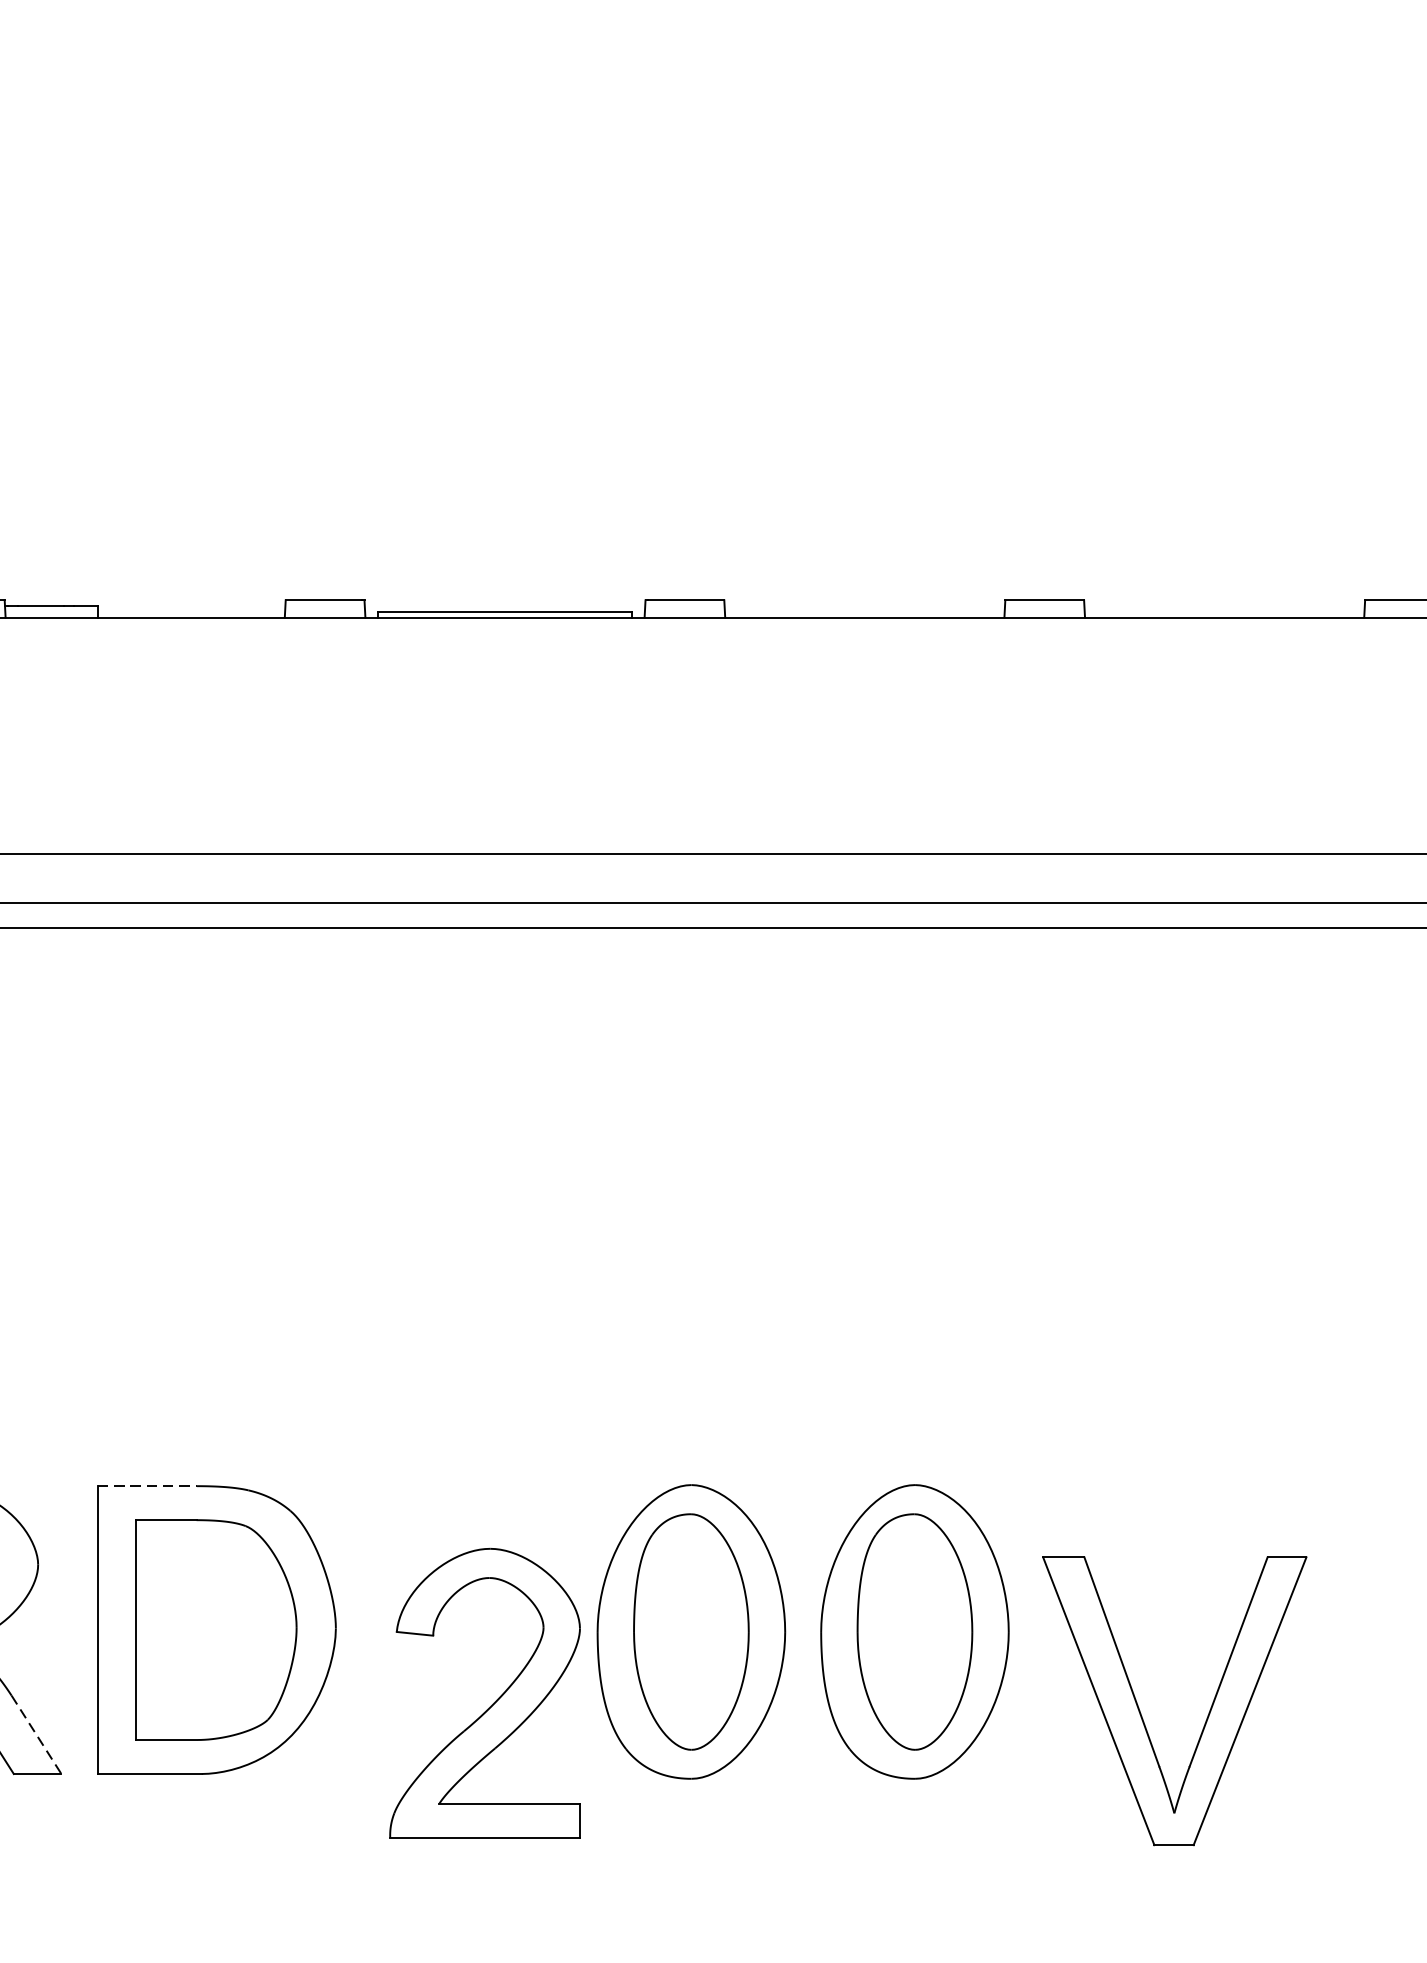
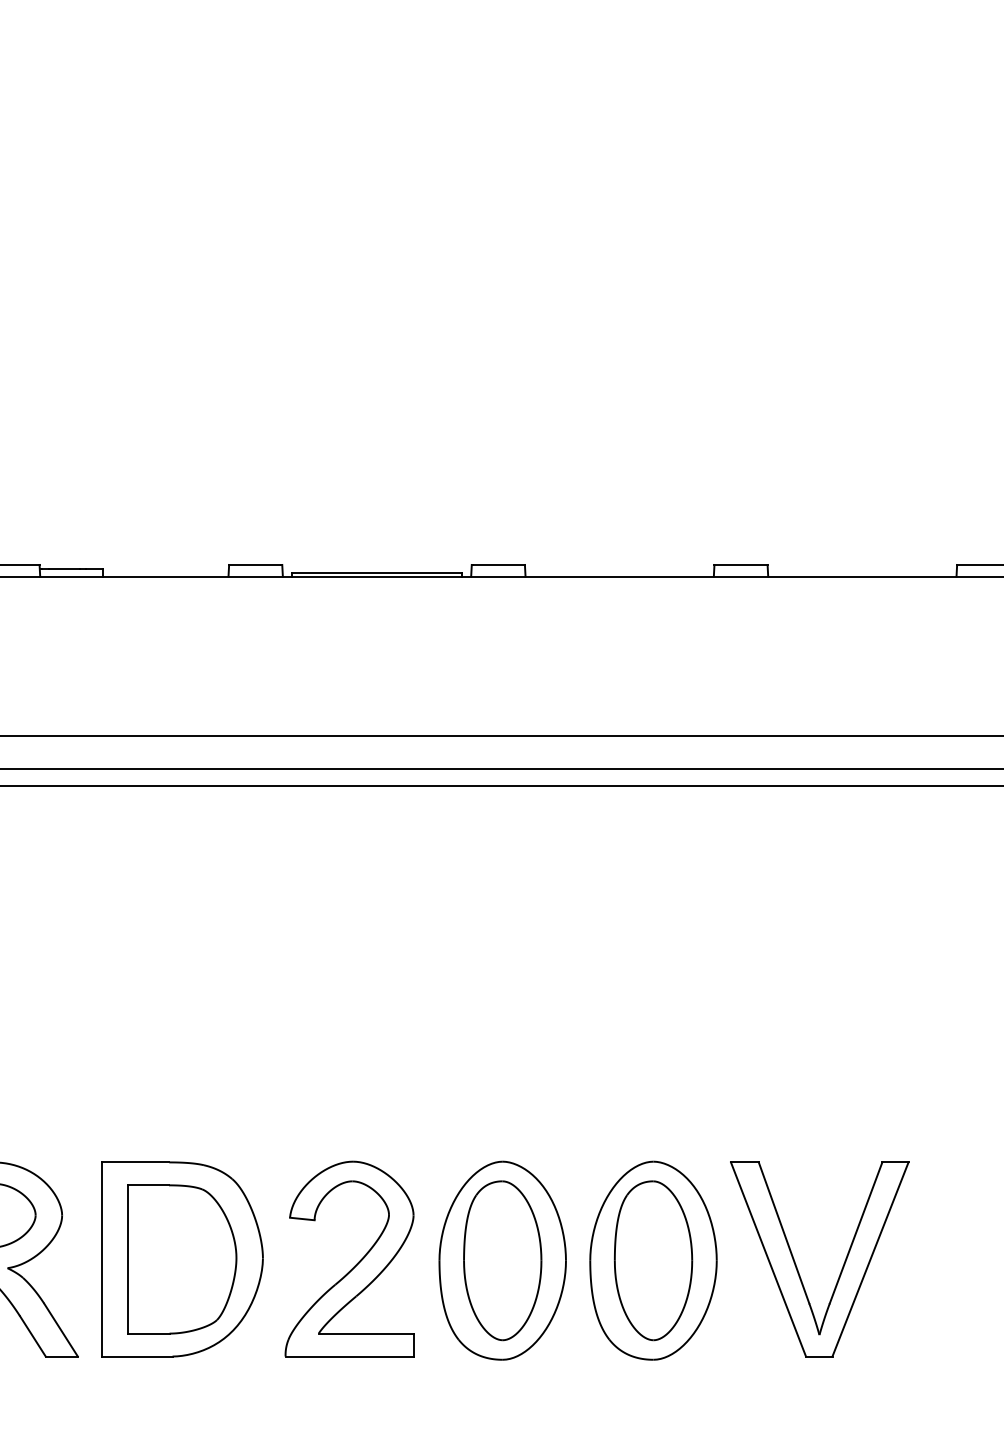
line: (148, 1486) -> (136, 1162), dashed -> solid
part: (493, 1701) -> (355, 1264), moved
part: (1143, 1716) -> (798, 1269), moved
line: (37, 1735) -> (61, 1330), dashed -> solid

